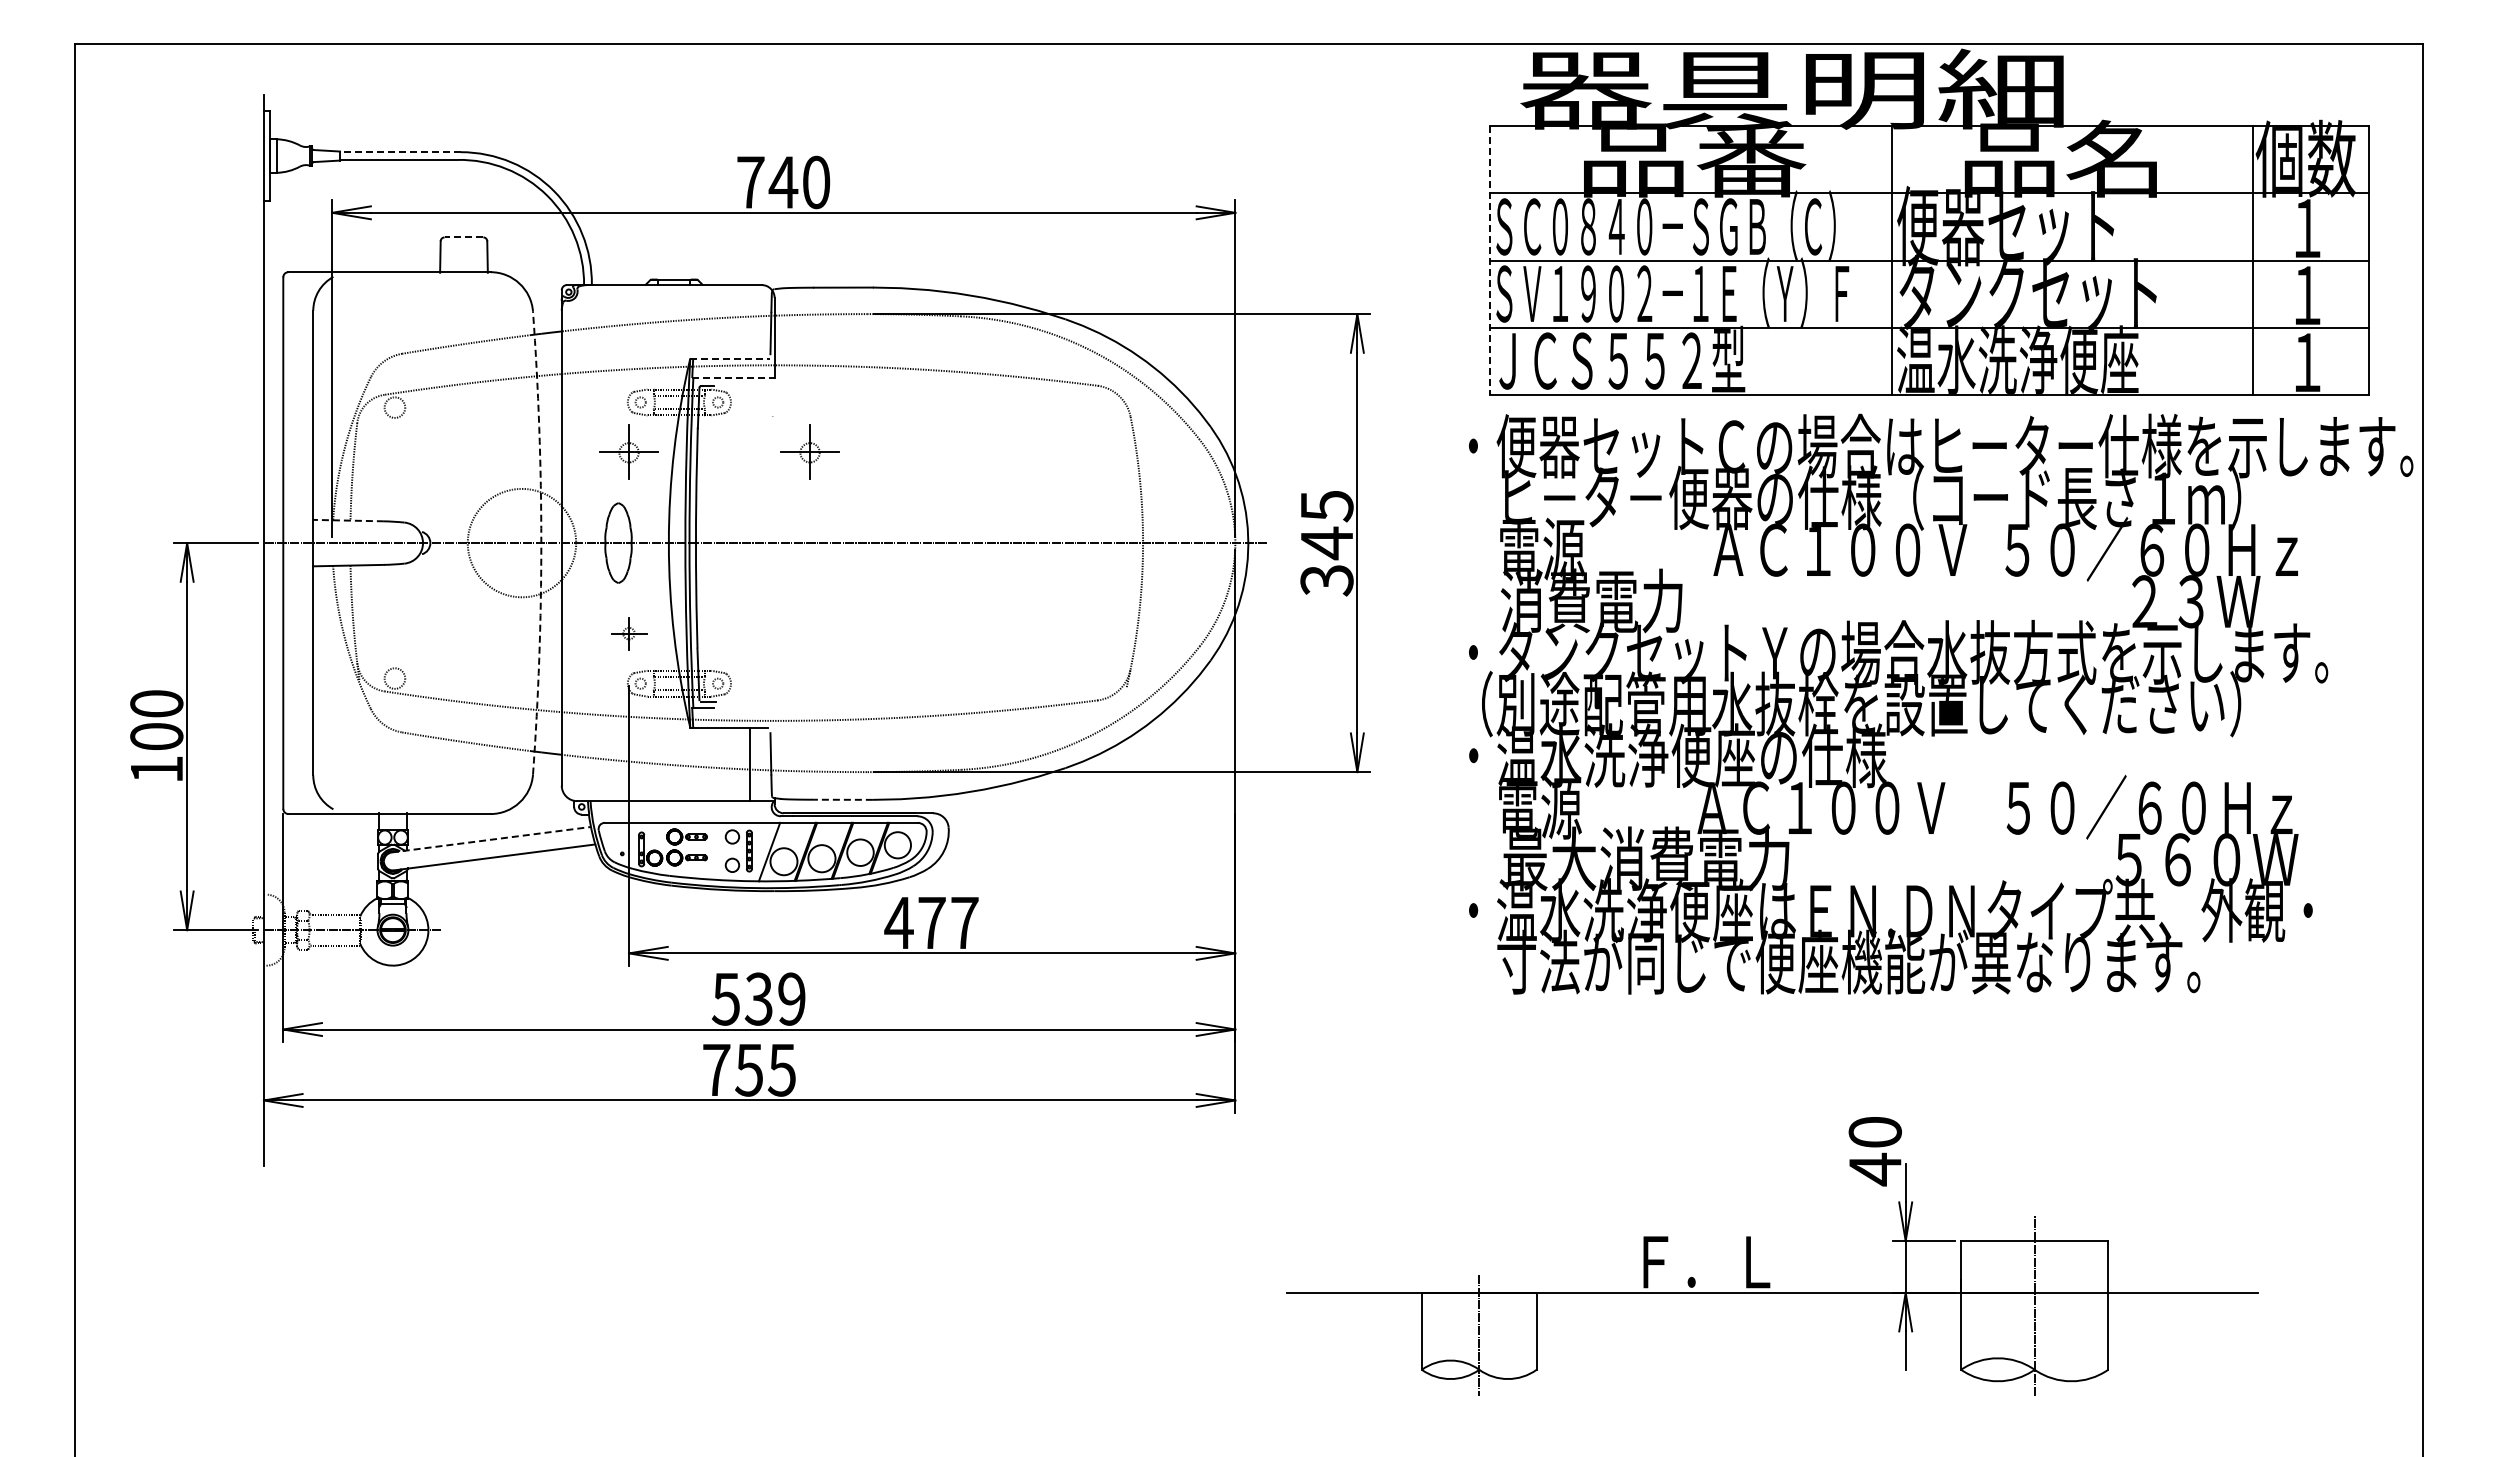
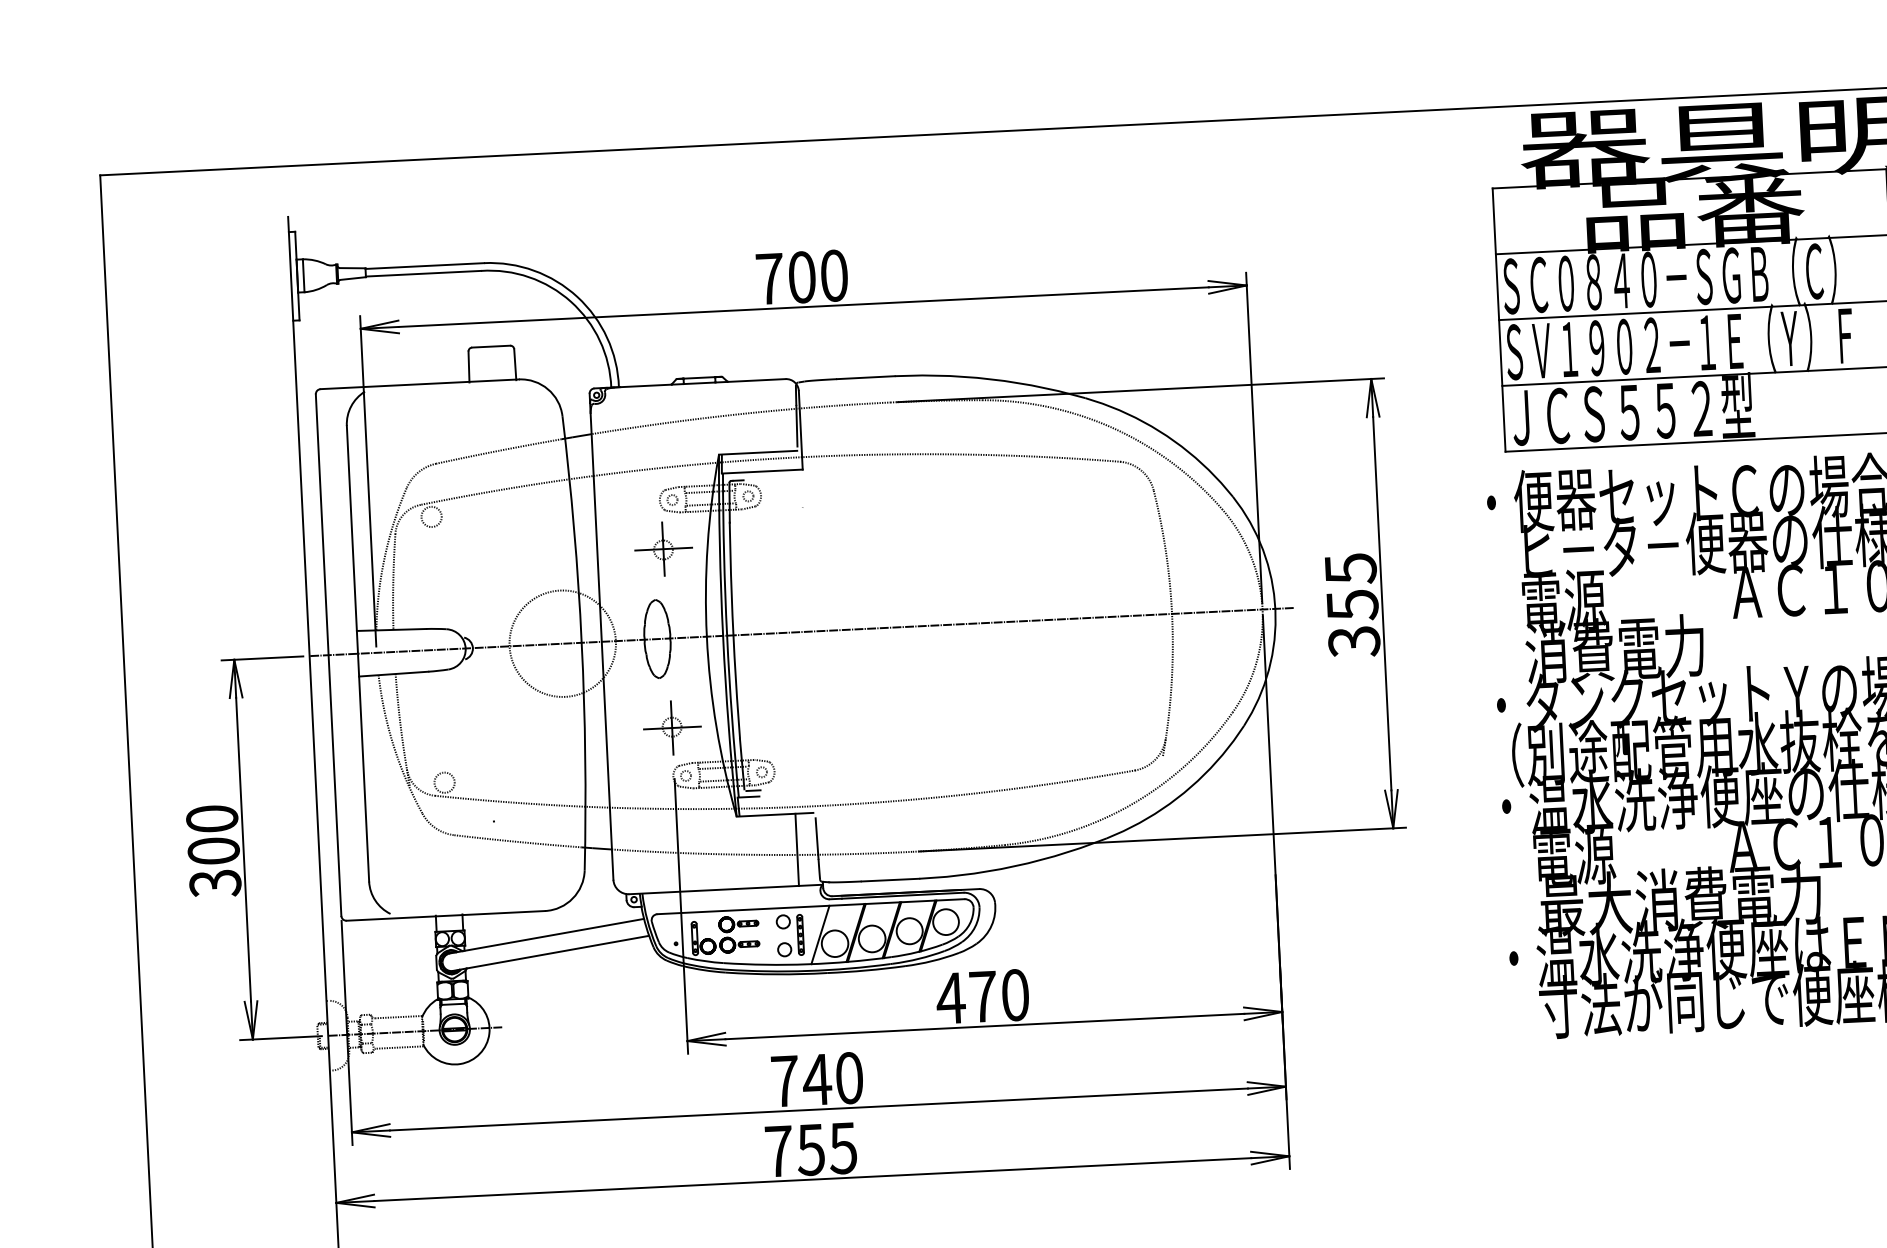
line: (399, 152) -> (423, 266), dashed -> solid
text: (783, 182) -> (802, 277), 740 -> 700
line: (463, 237) -> (490, 346), dashed -> solid
line: (1490, 261) -> (1499, 320), dashed -> solid
line: (730, 358) -> (758, 452), dashed -> solid
line: (733, 377) -> (762, 471), dashed -> solid
part: (809, 451) -> (840, 540), removed
line: (348, 520) -> (391, 629), dashed -> solid
arc: (541, 543) -> (581, 643), dashed -> solid
text: (1327, 543) -> (1353, 605), 345 -> 355
part: (628, 633) -> (671, 727), size x1.67
text: (156, 769) -> (215, 883), 100 -> 300
line: (843, 799) -> (890, 879), dashed -> solid
line: (491, 839) -> (547, 935), dashed -> solid
text: (964, 922) -> (1015, 994), 477 -> 470
text: (758, 998) -> (816, 1079), 539 -> 740

